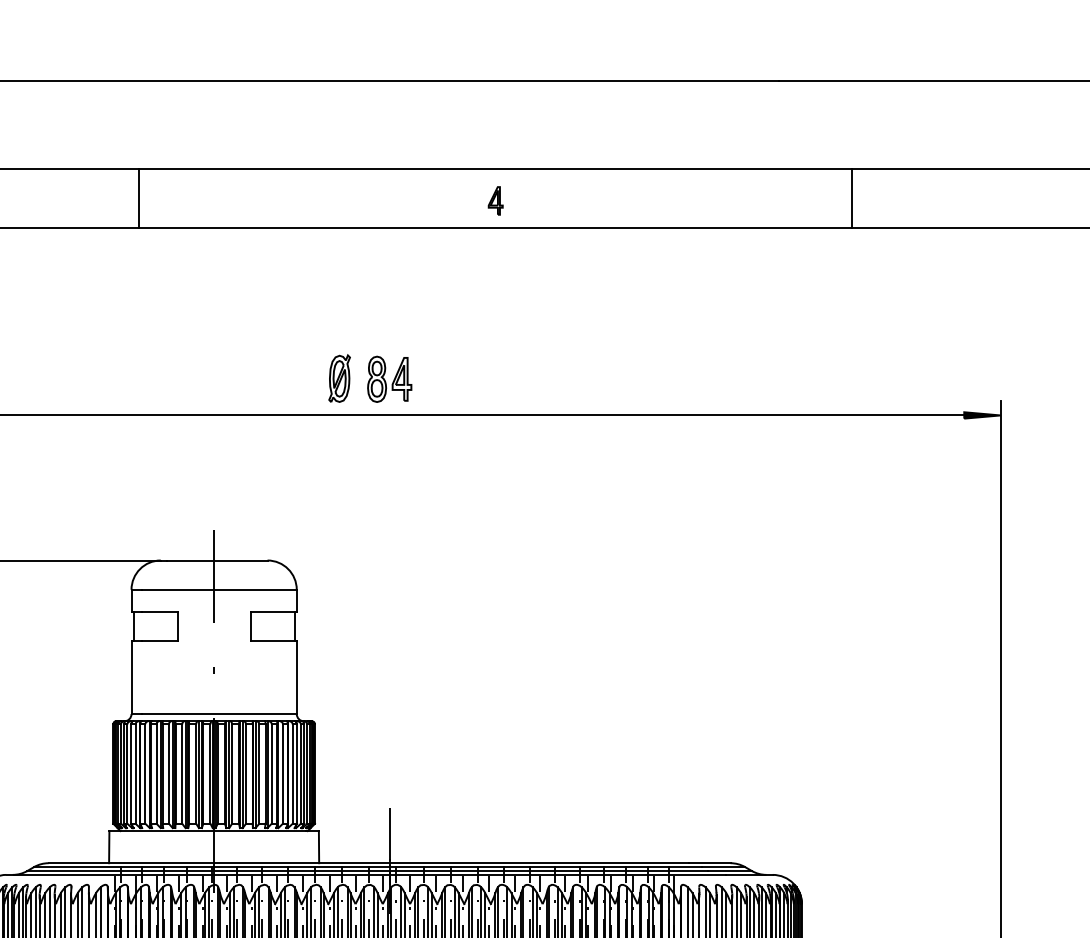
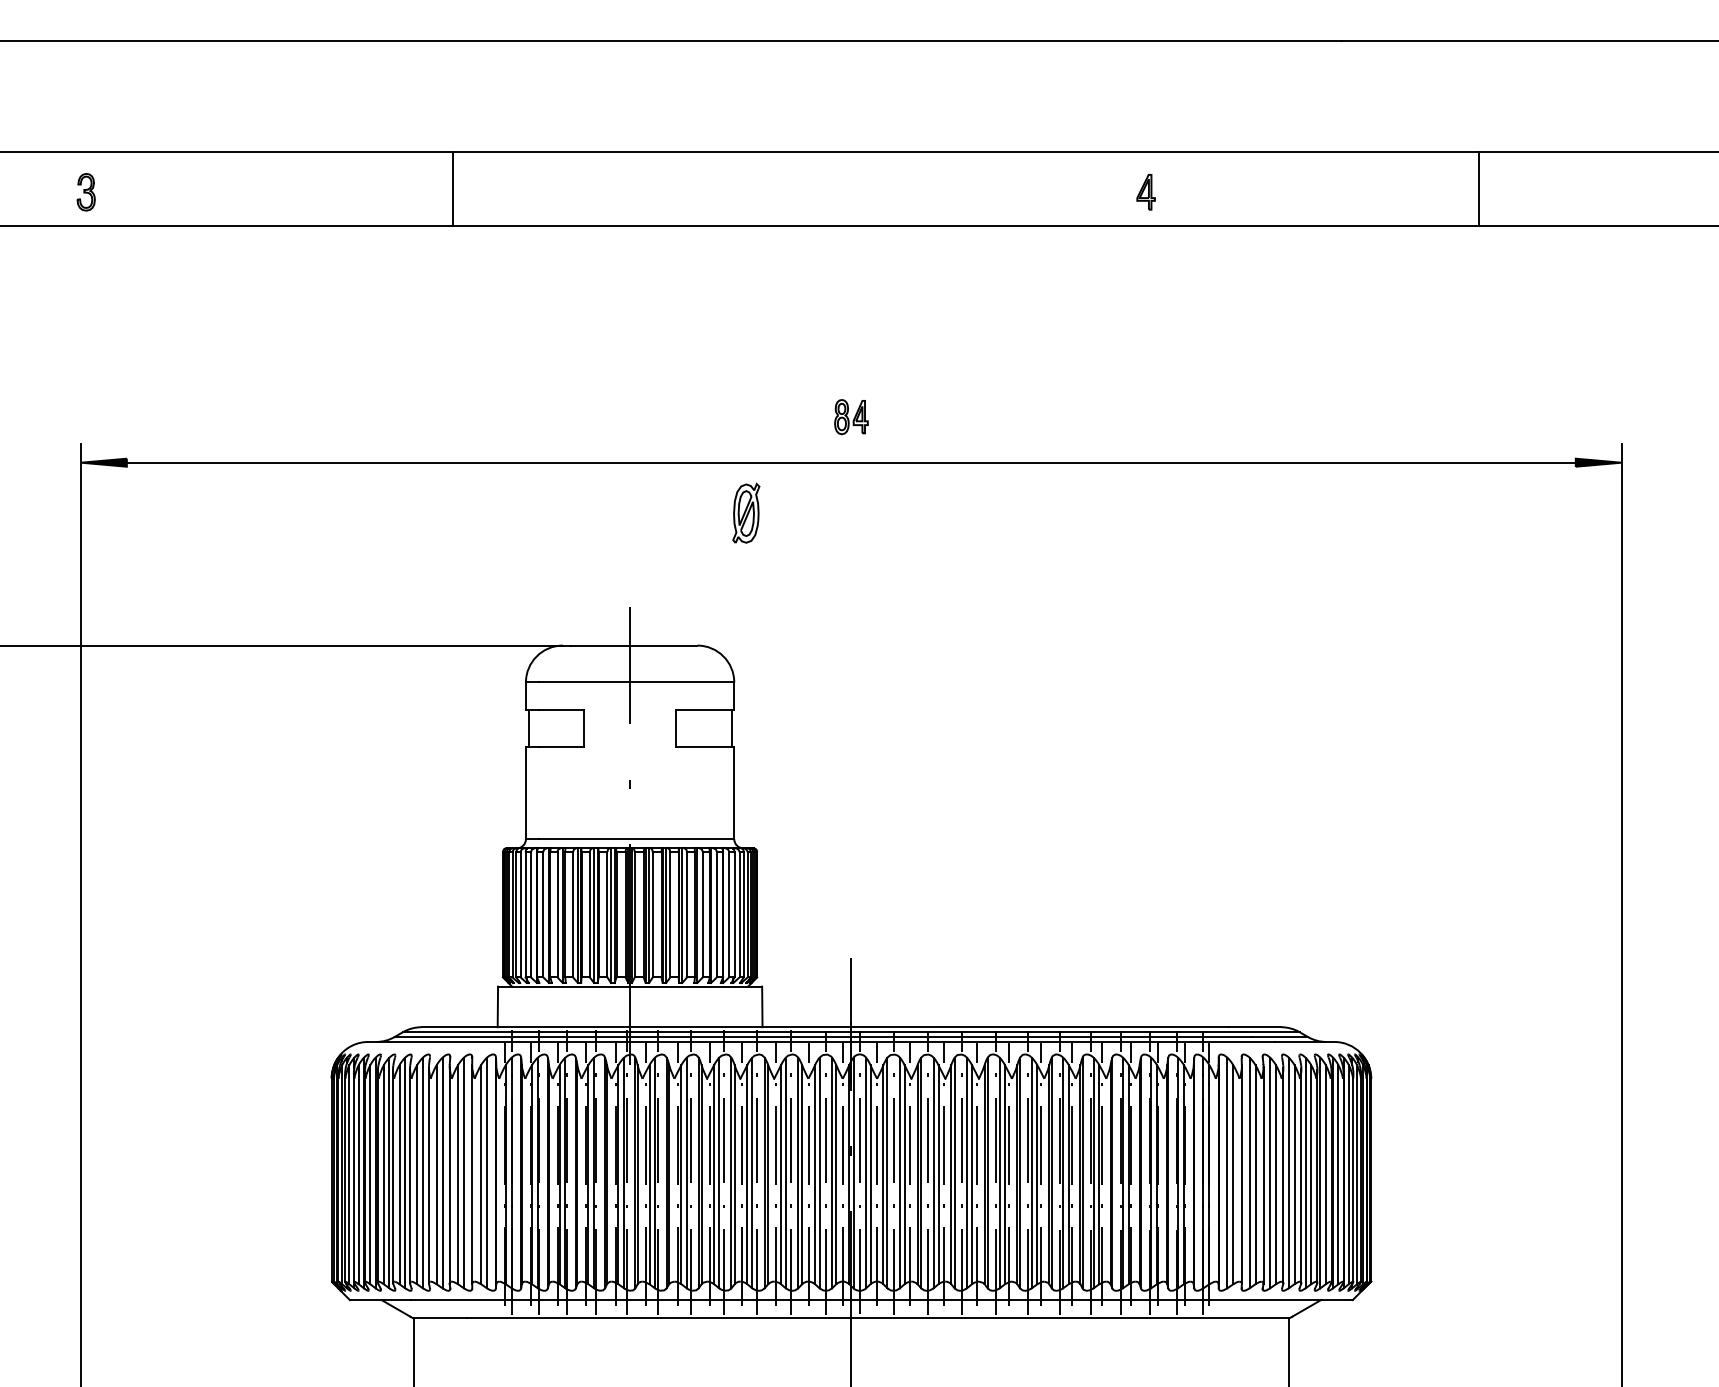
line: (139, 197) -> (453, 188), moved
line: (851, 197) -> (1478, 188), moved
part: (495, 201) -> (1145, 192), moved
part: (339, 377) -> (746, 512), moved
part: (389, 378) -> (851, 416), size x0.6

